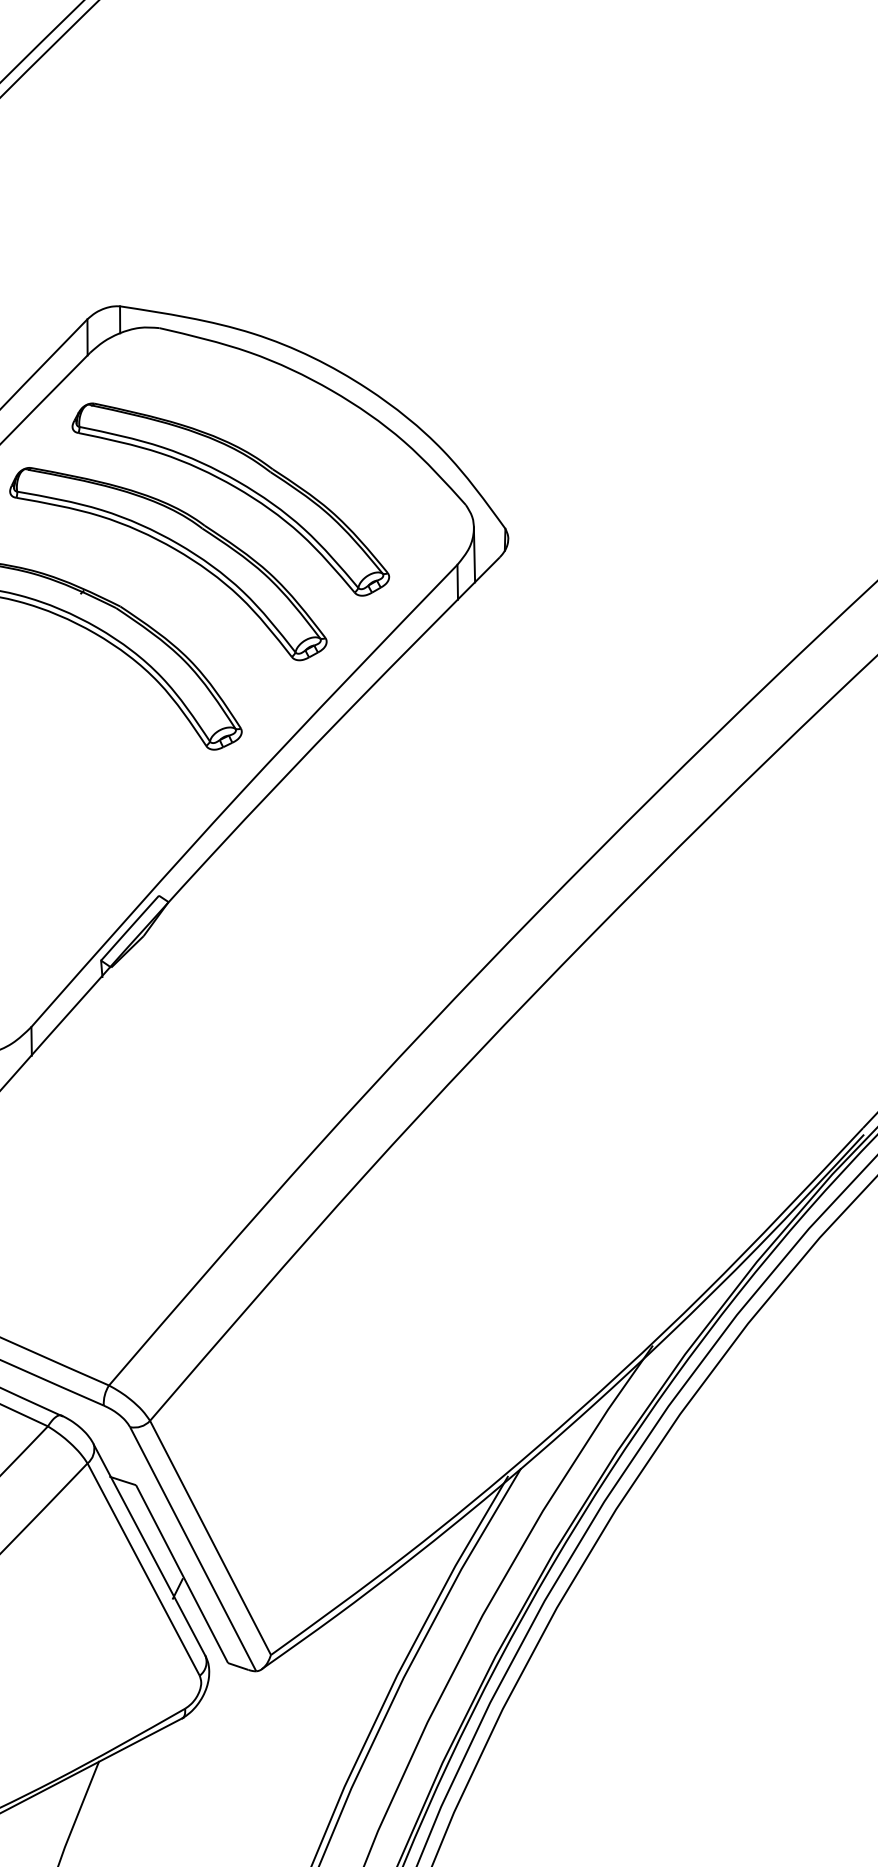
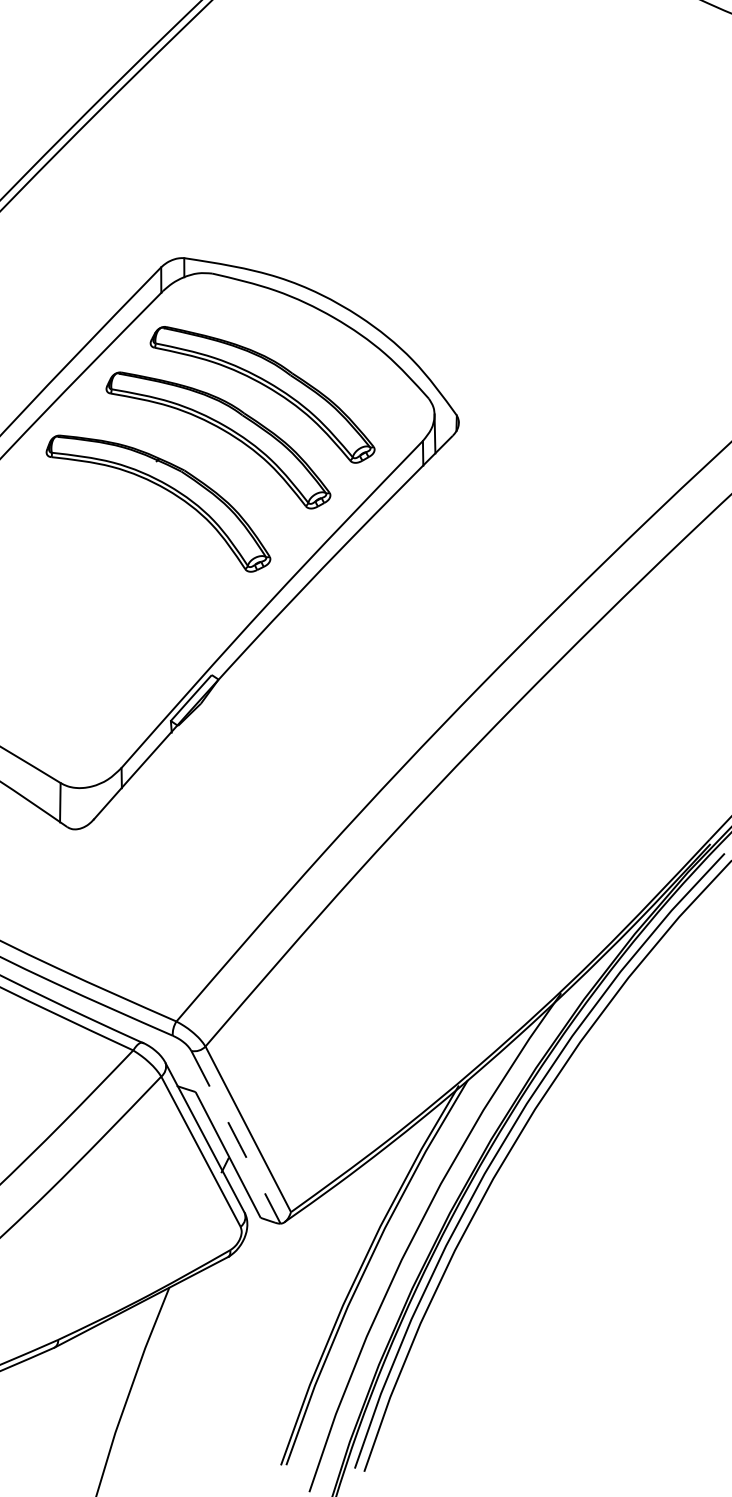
line: (193, 1549) -> (236, 1137), solid -> dashed

